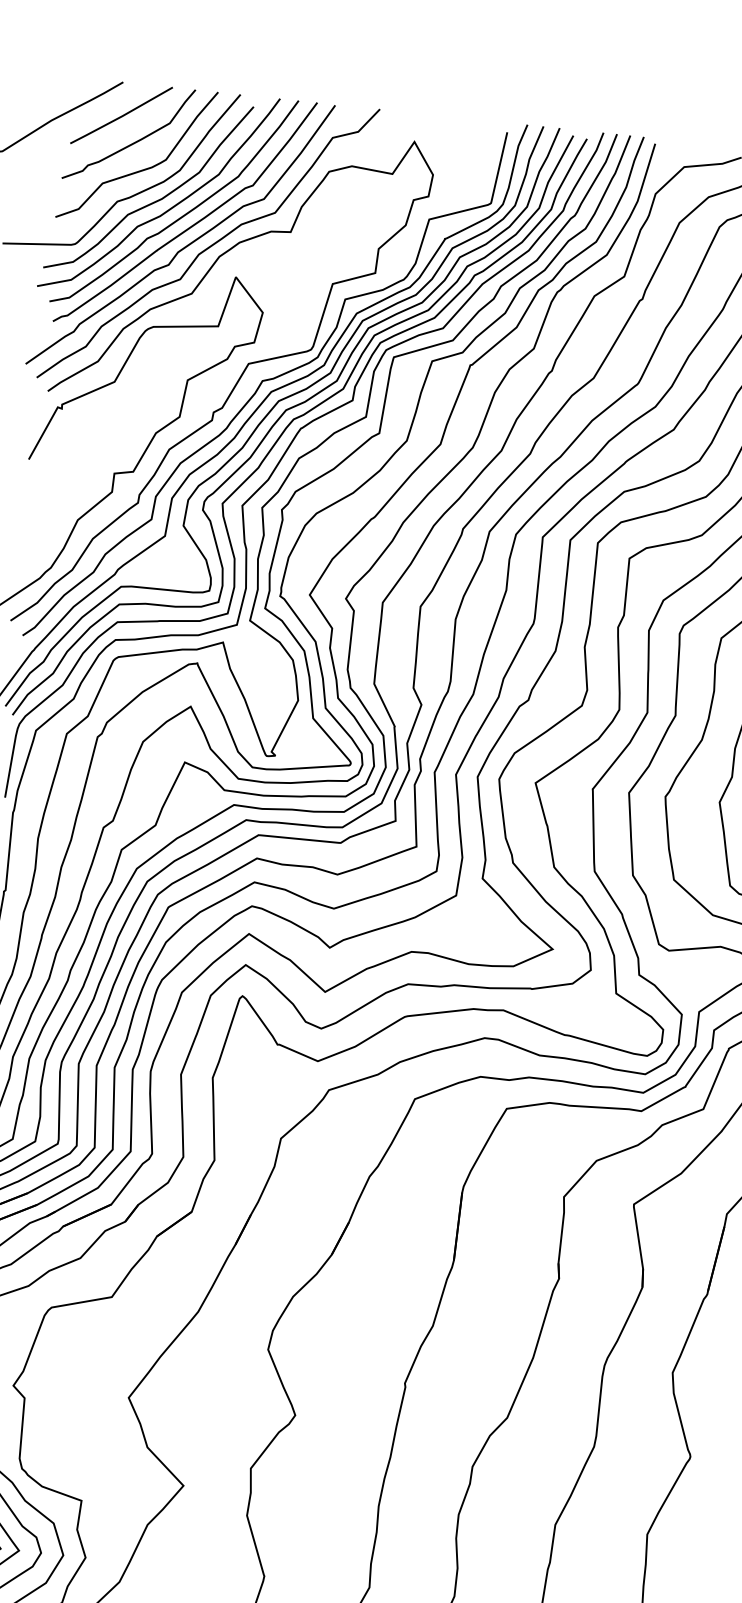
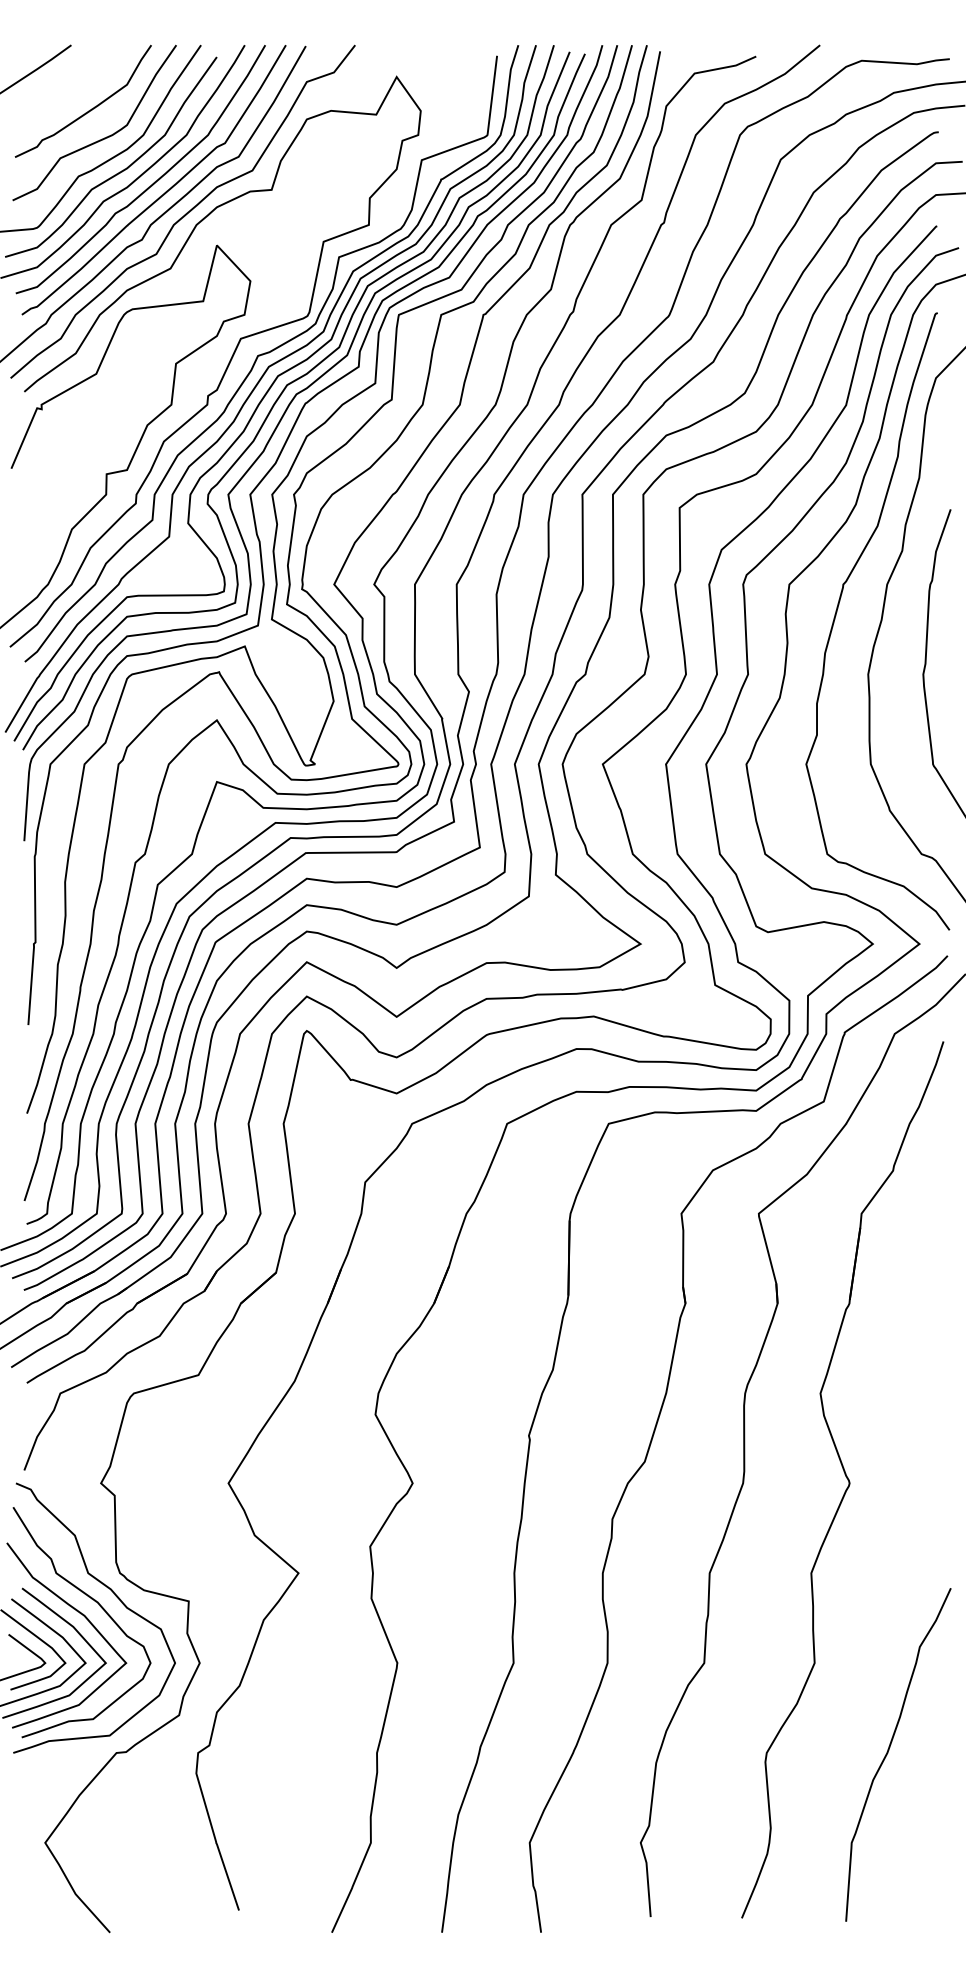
line: (121, 115) -> (73, 81), removed

